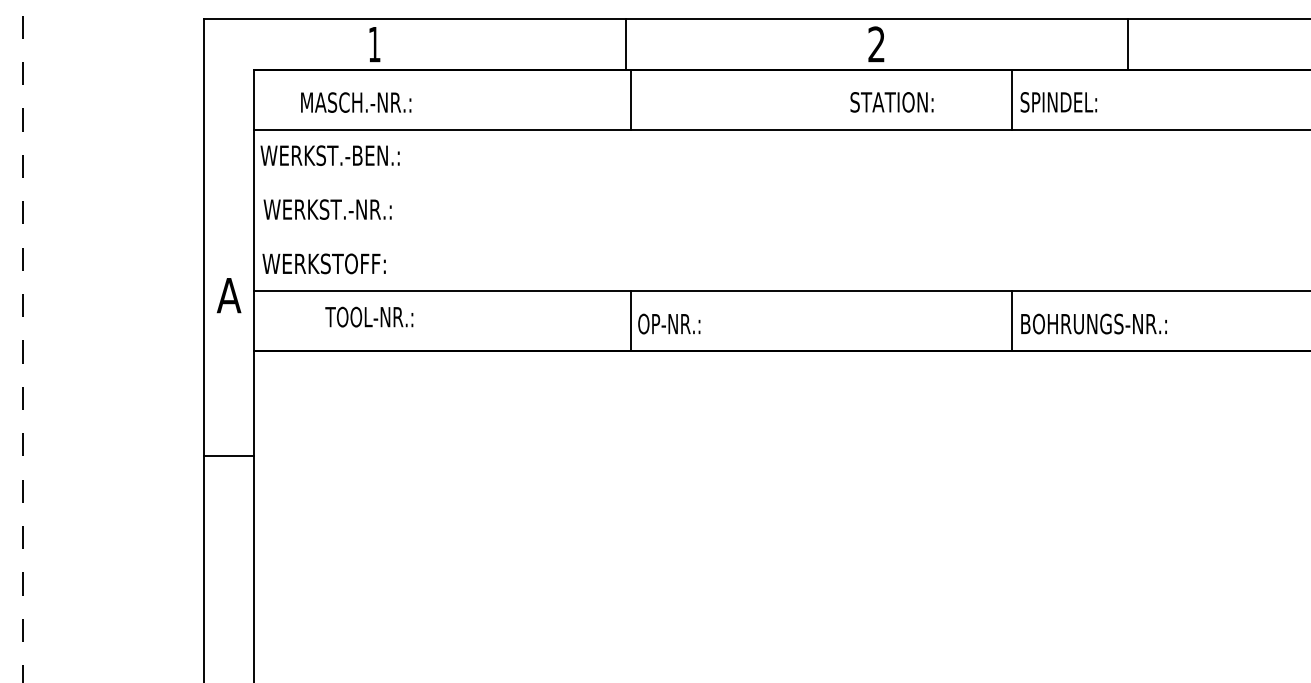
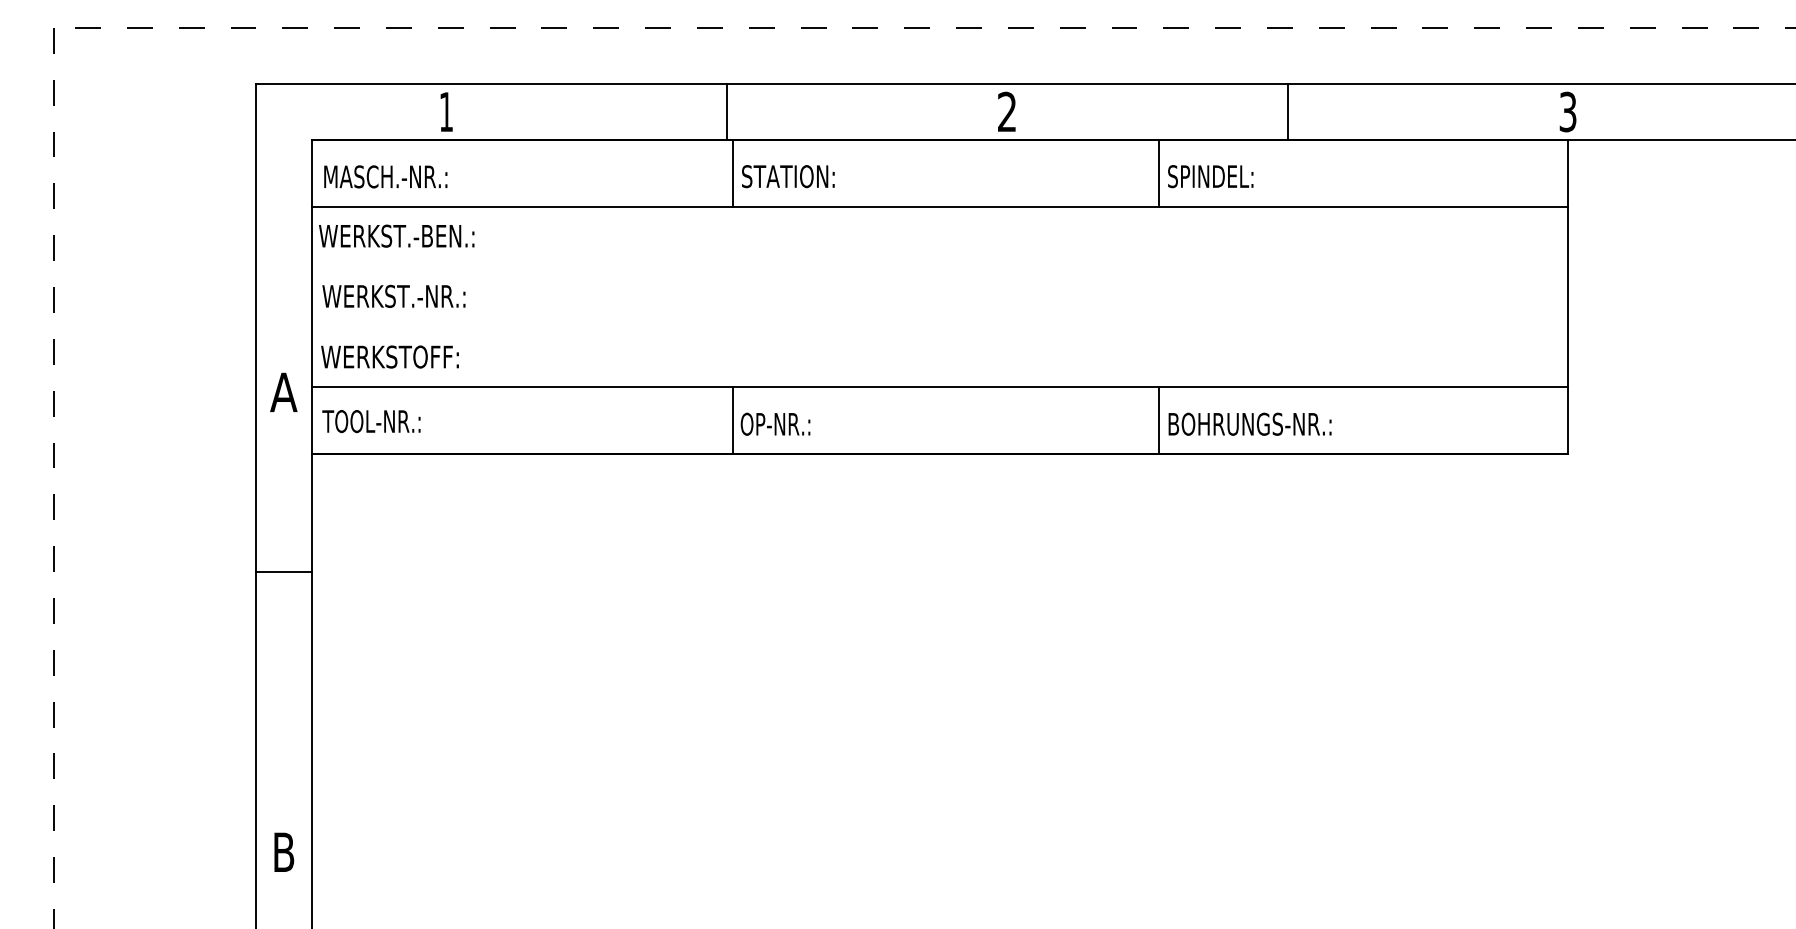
text: (355, 102) -> (385, 176), moved
text: (892, 102) -> (788, 176), moved
text: (369, 317) -> (371, 421), moved

